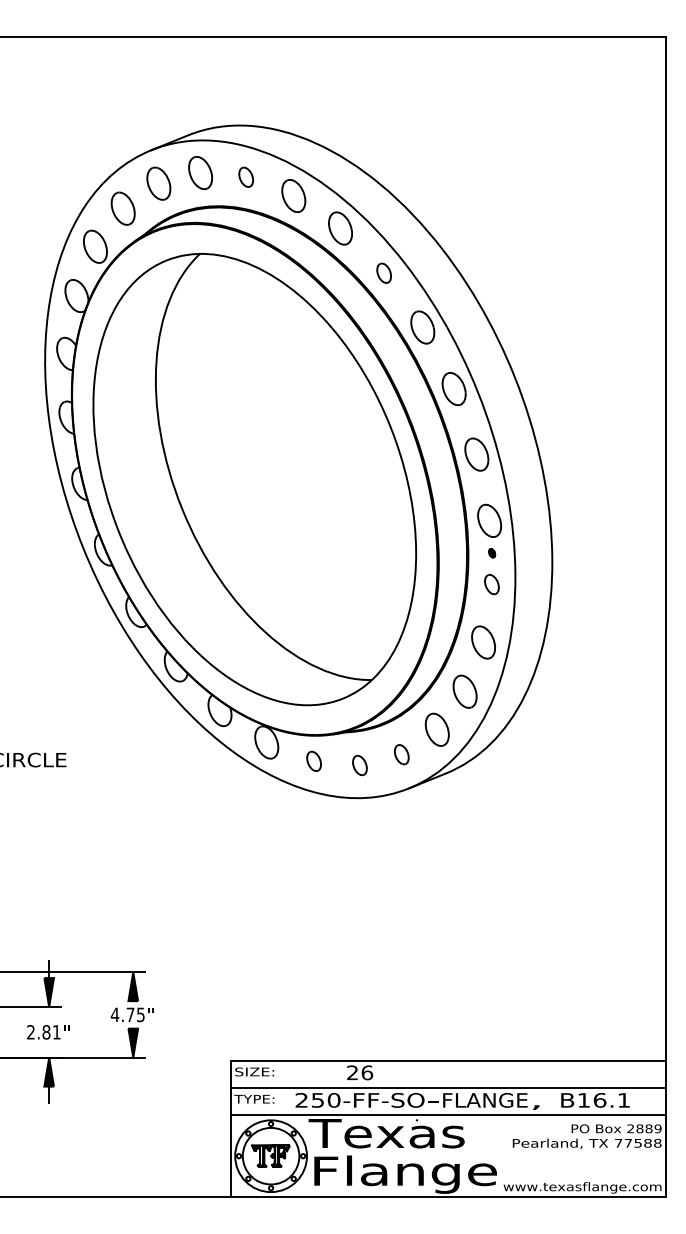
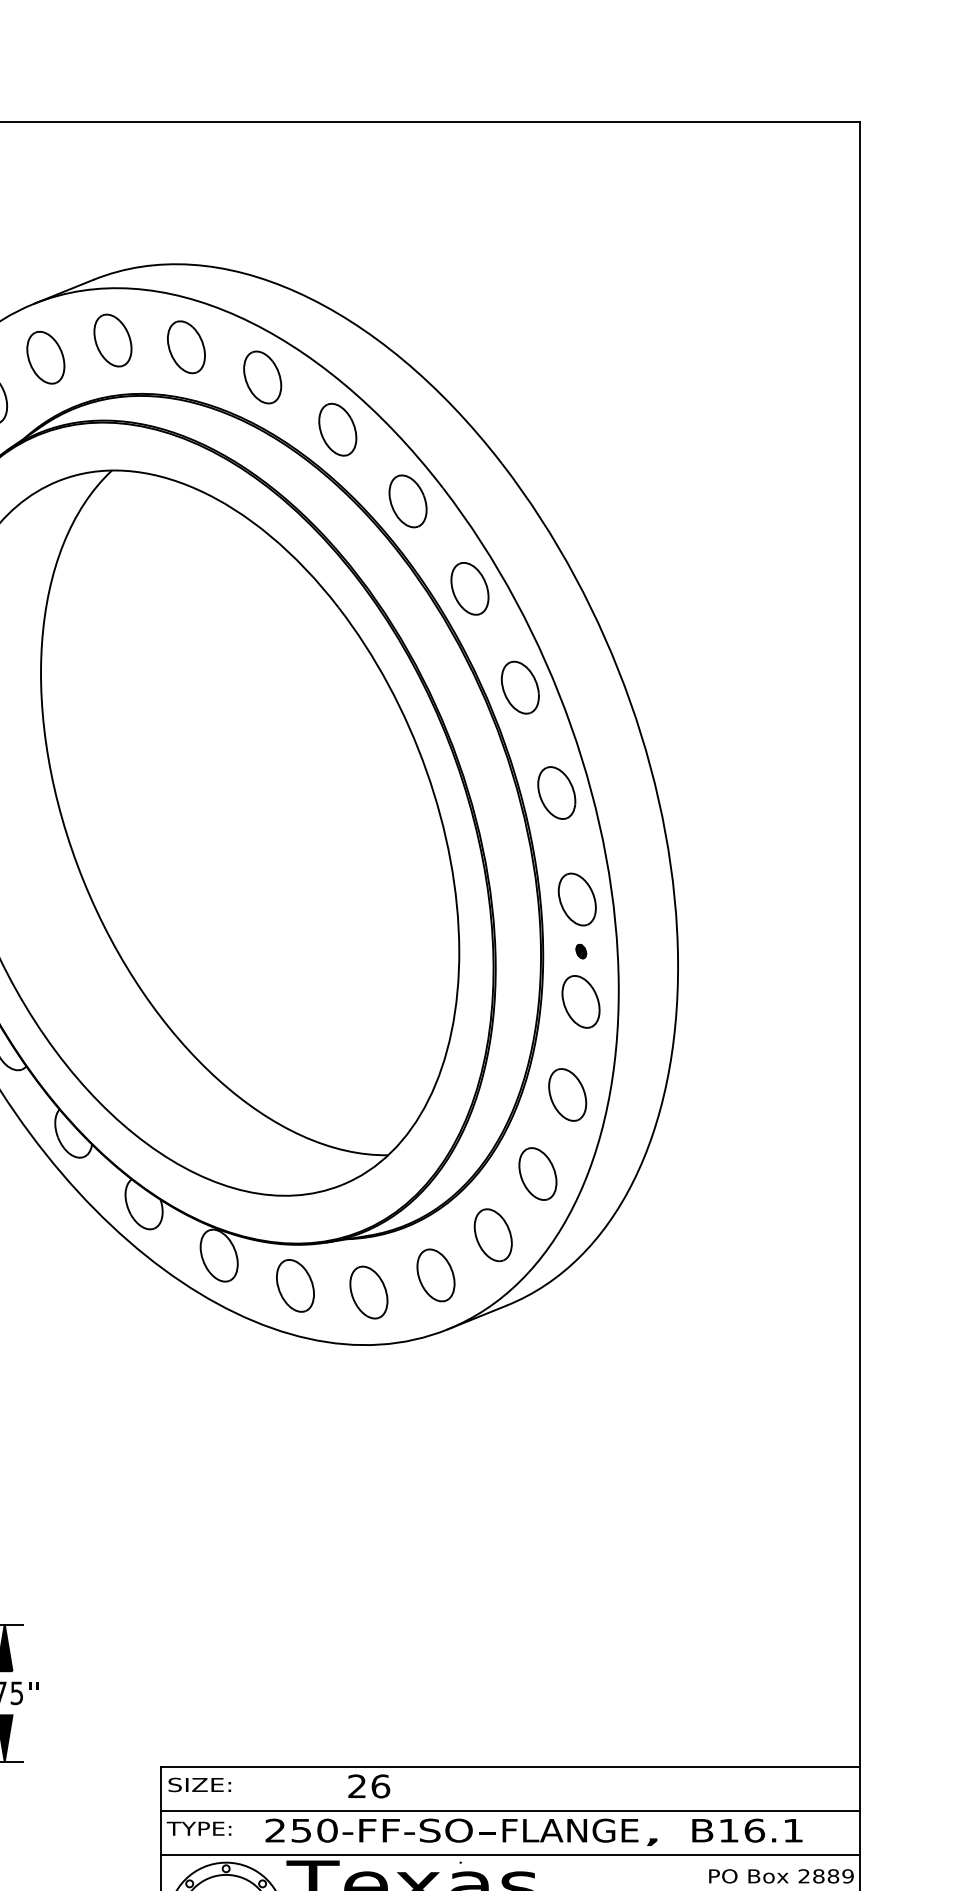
part: (245, 177) -> (185, 347), size x1.67
part: (383, 273) -> (406, 502), size x1.67
part: (491, 584) -> (580, 1001), size x1.67
part: (401, 754) -> (435, 1274), size x1.67
part: (313, 761) -> (294, 1286), size x1.67
part: (359, 765) -> (368, 1292), size x1.67

